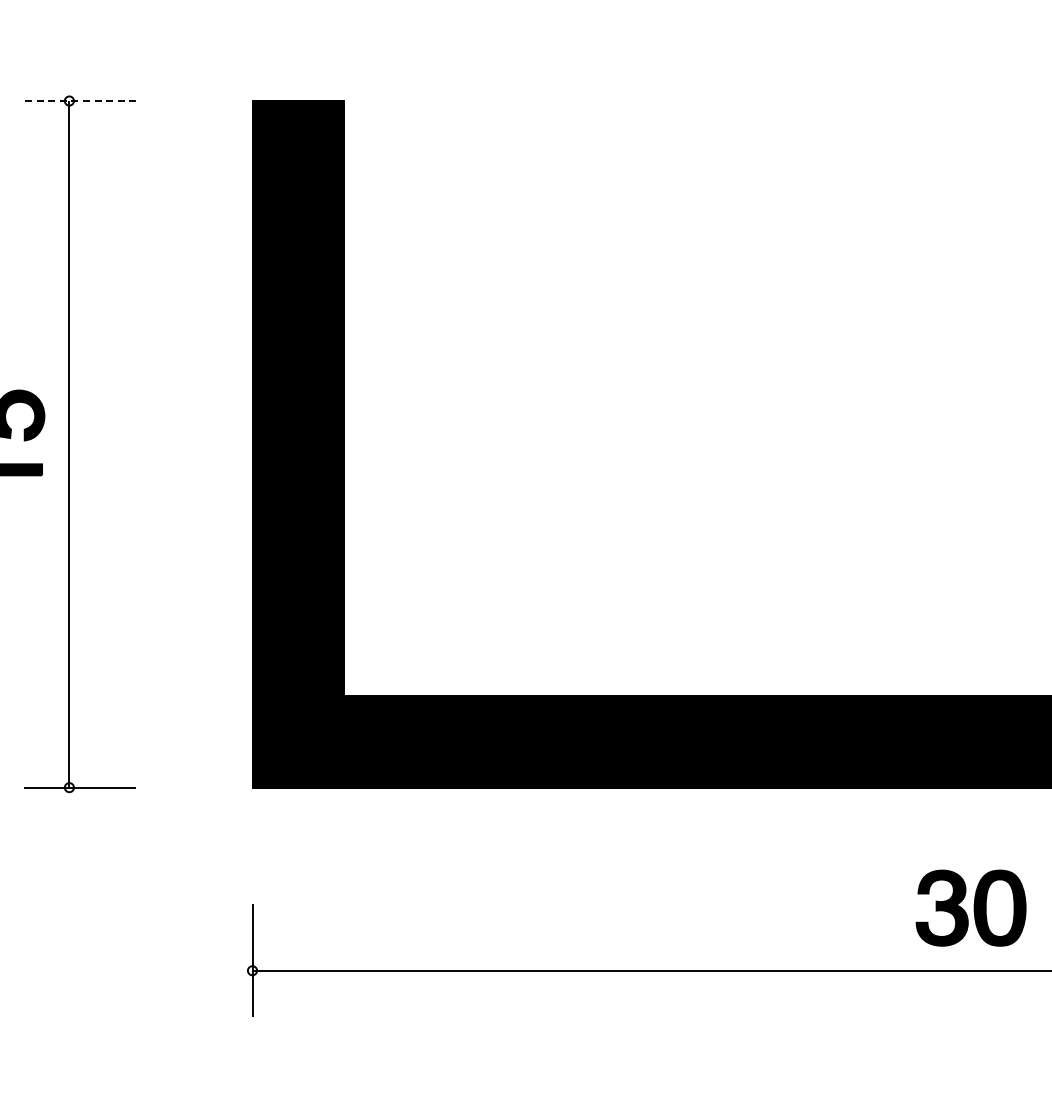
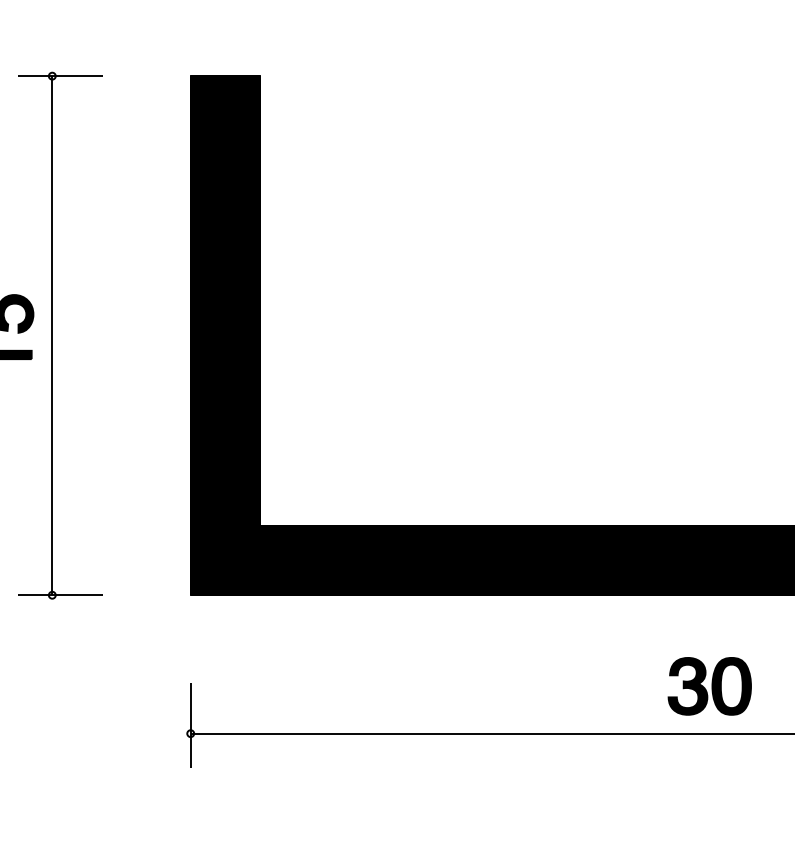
line: (79, 101) -> (59, 76), dashed -> solid
part: (970, 907) -> (709, 685), moved

